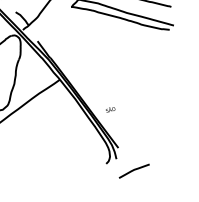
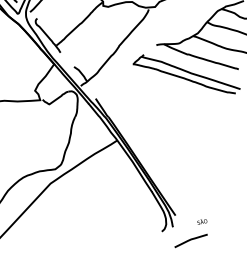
text: (110, 109) -> (202, 221), moved

